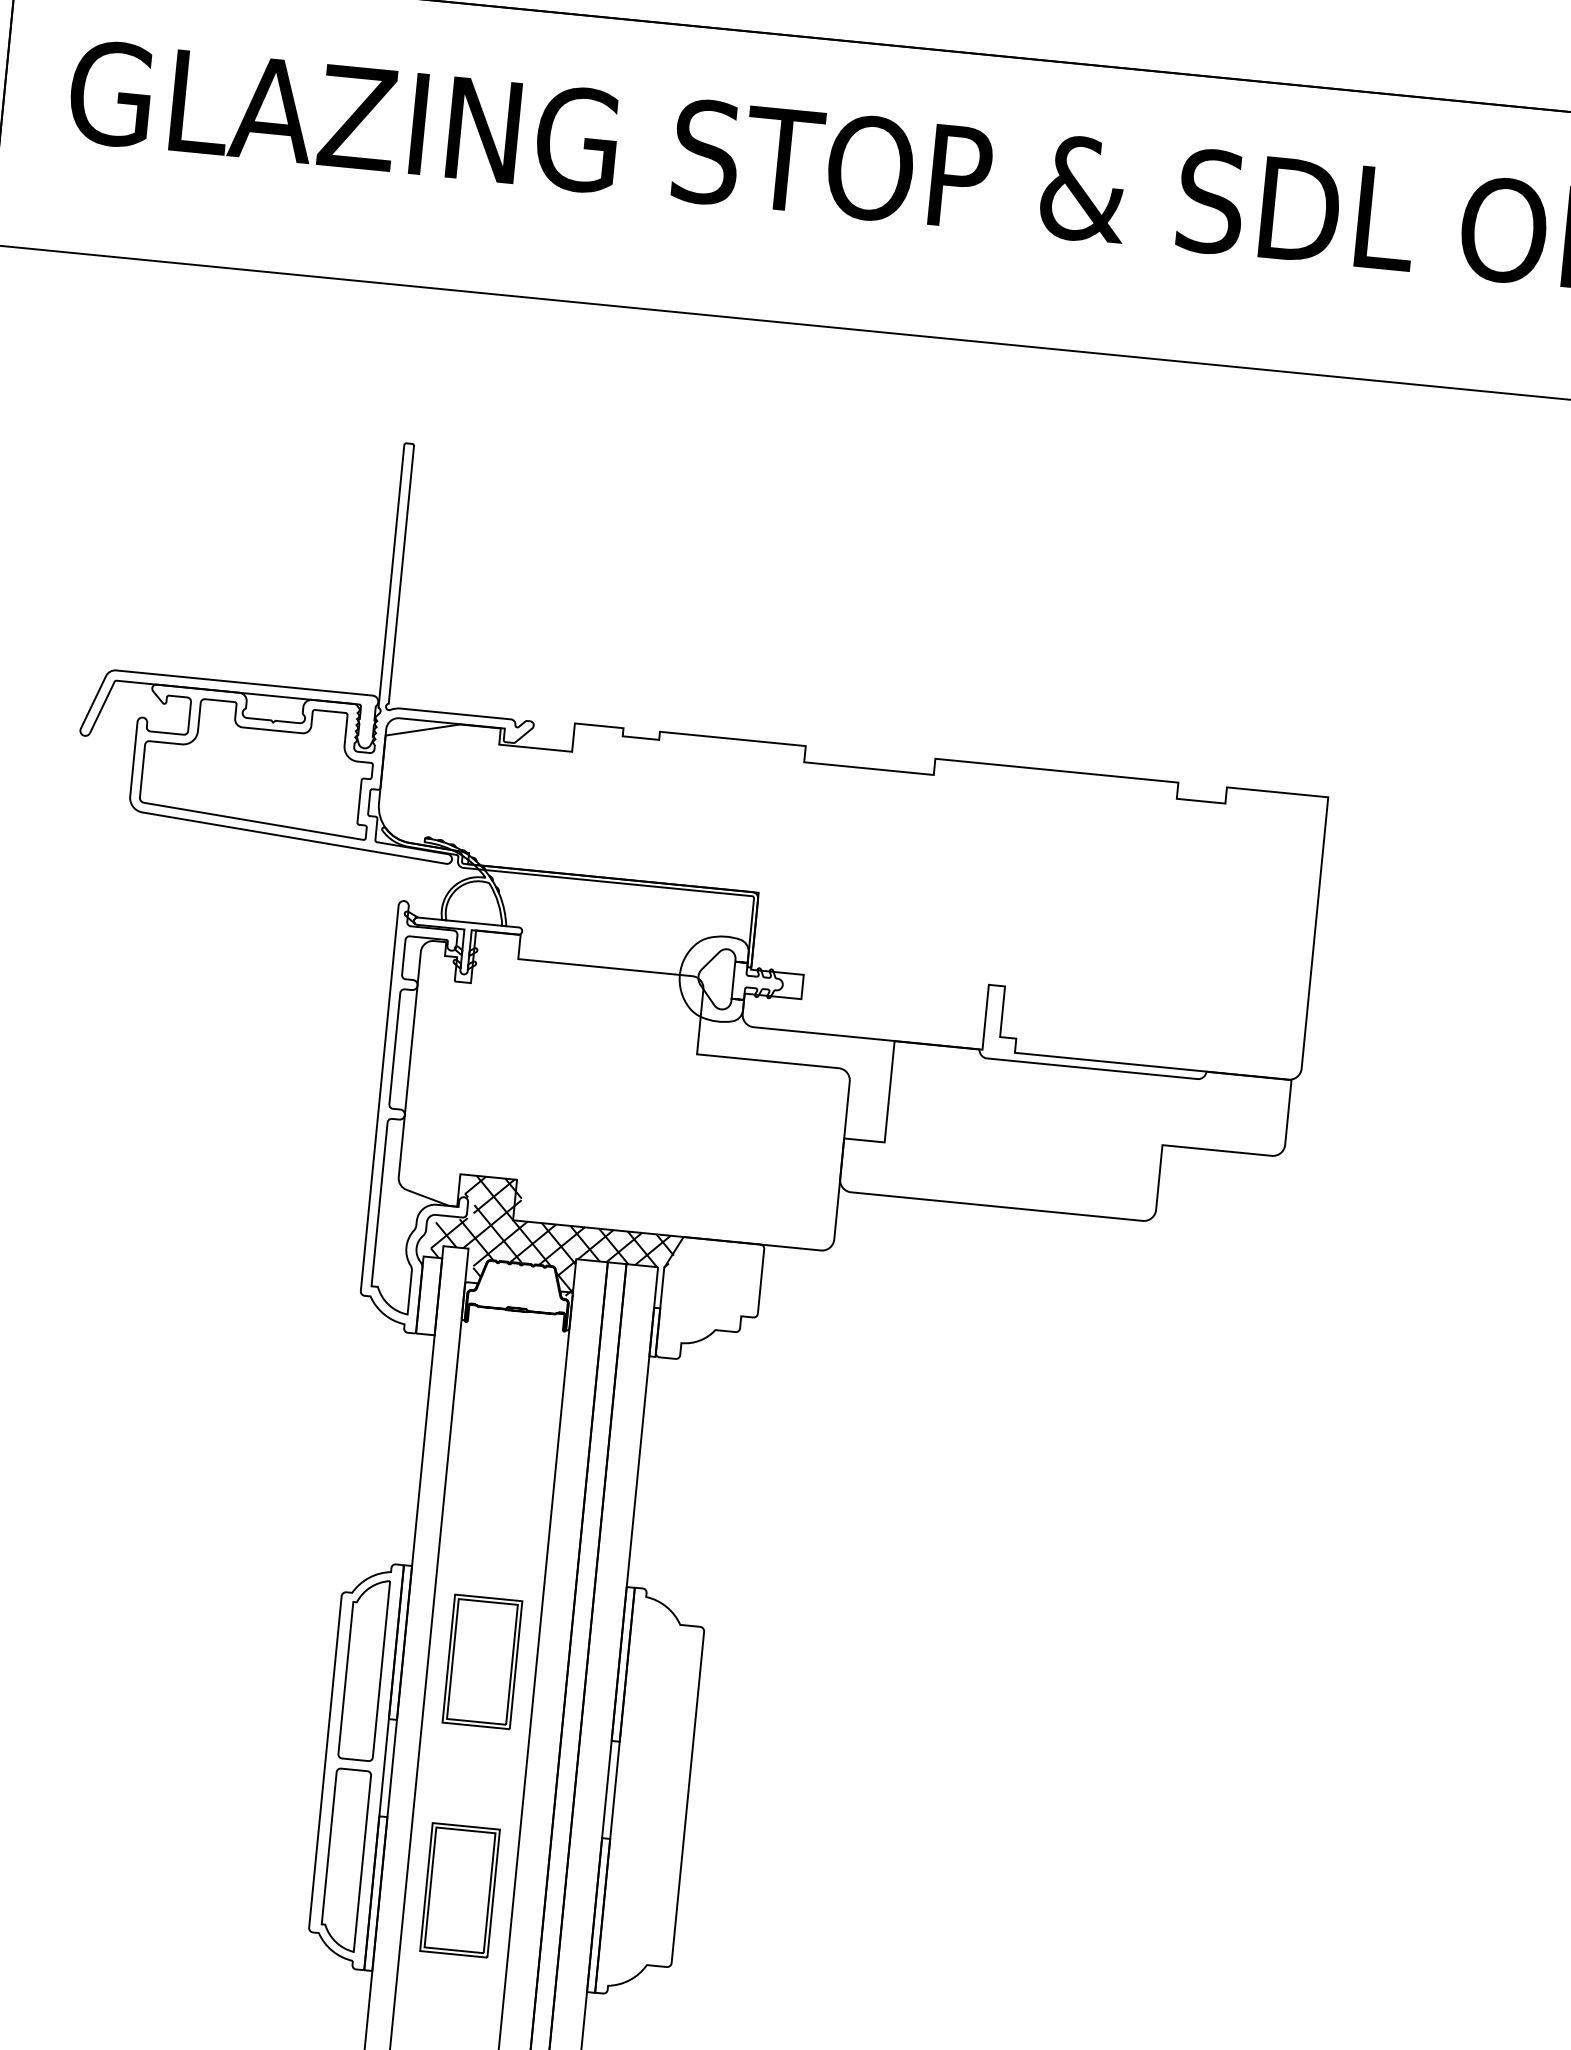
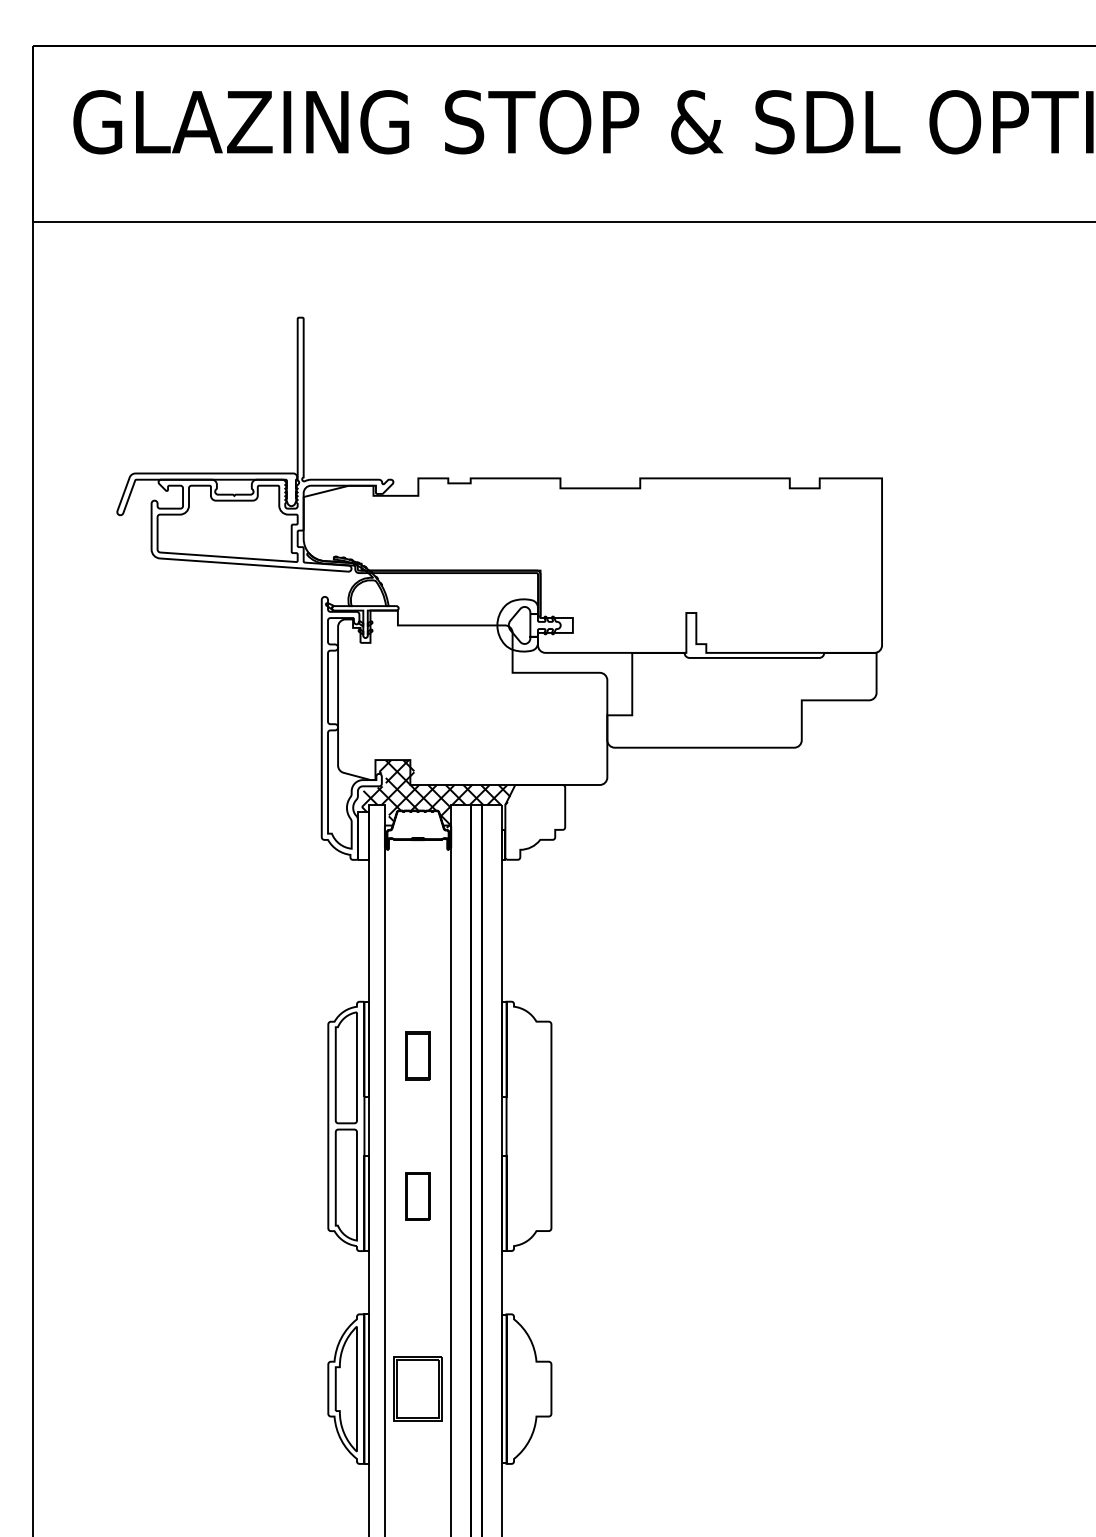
part: (481, 1660) -> (417, 1055), size x0.6
part: (459, 1889) -> (417, 1196), size x0.6

